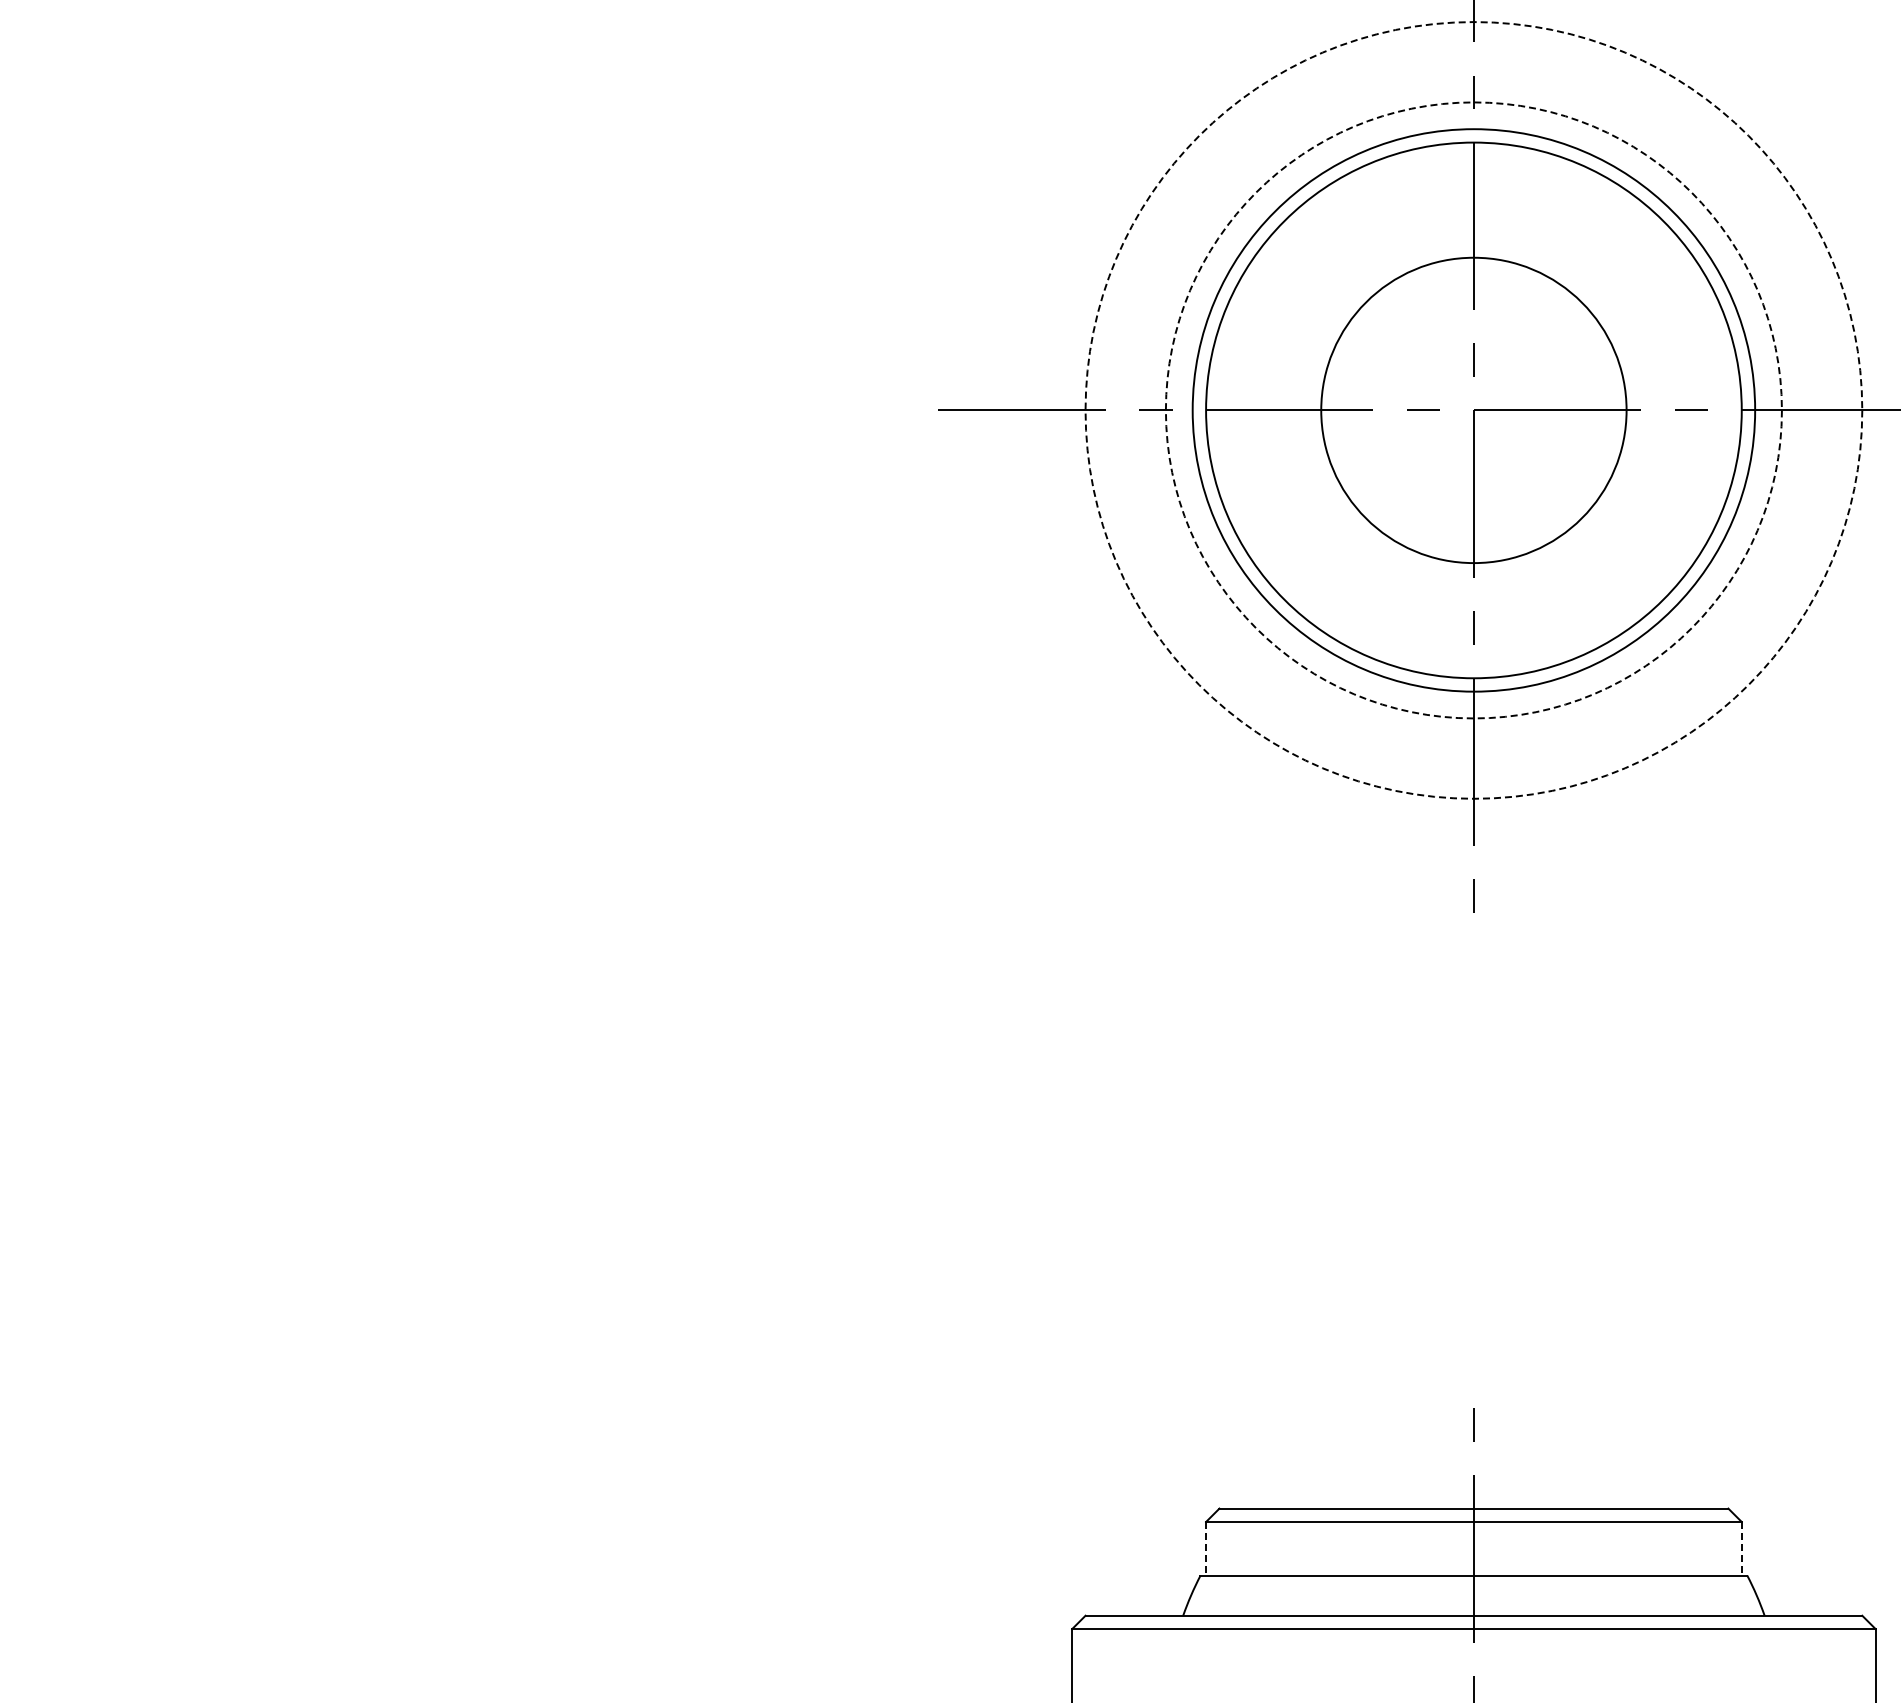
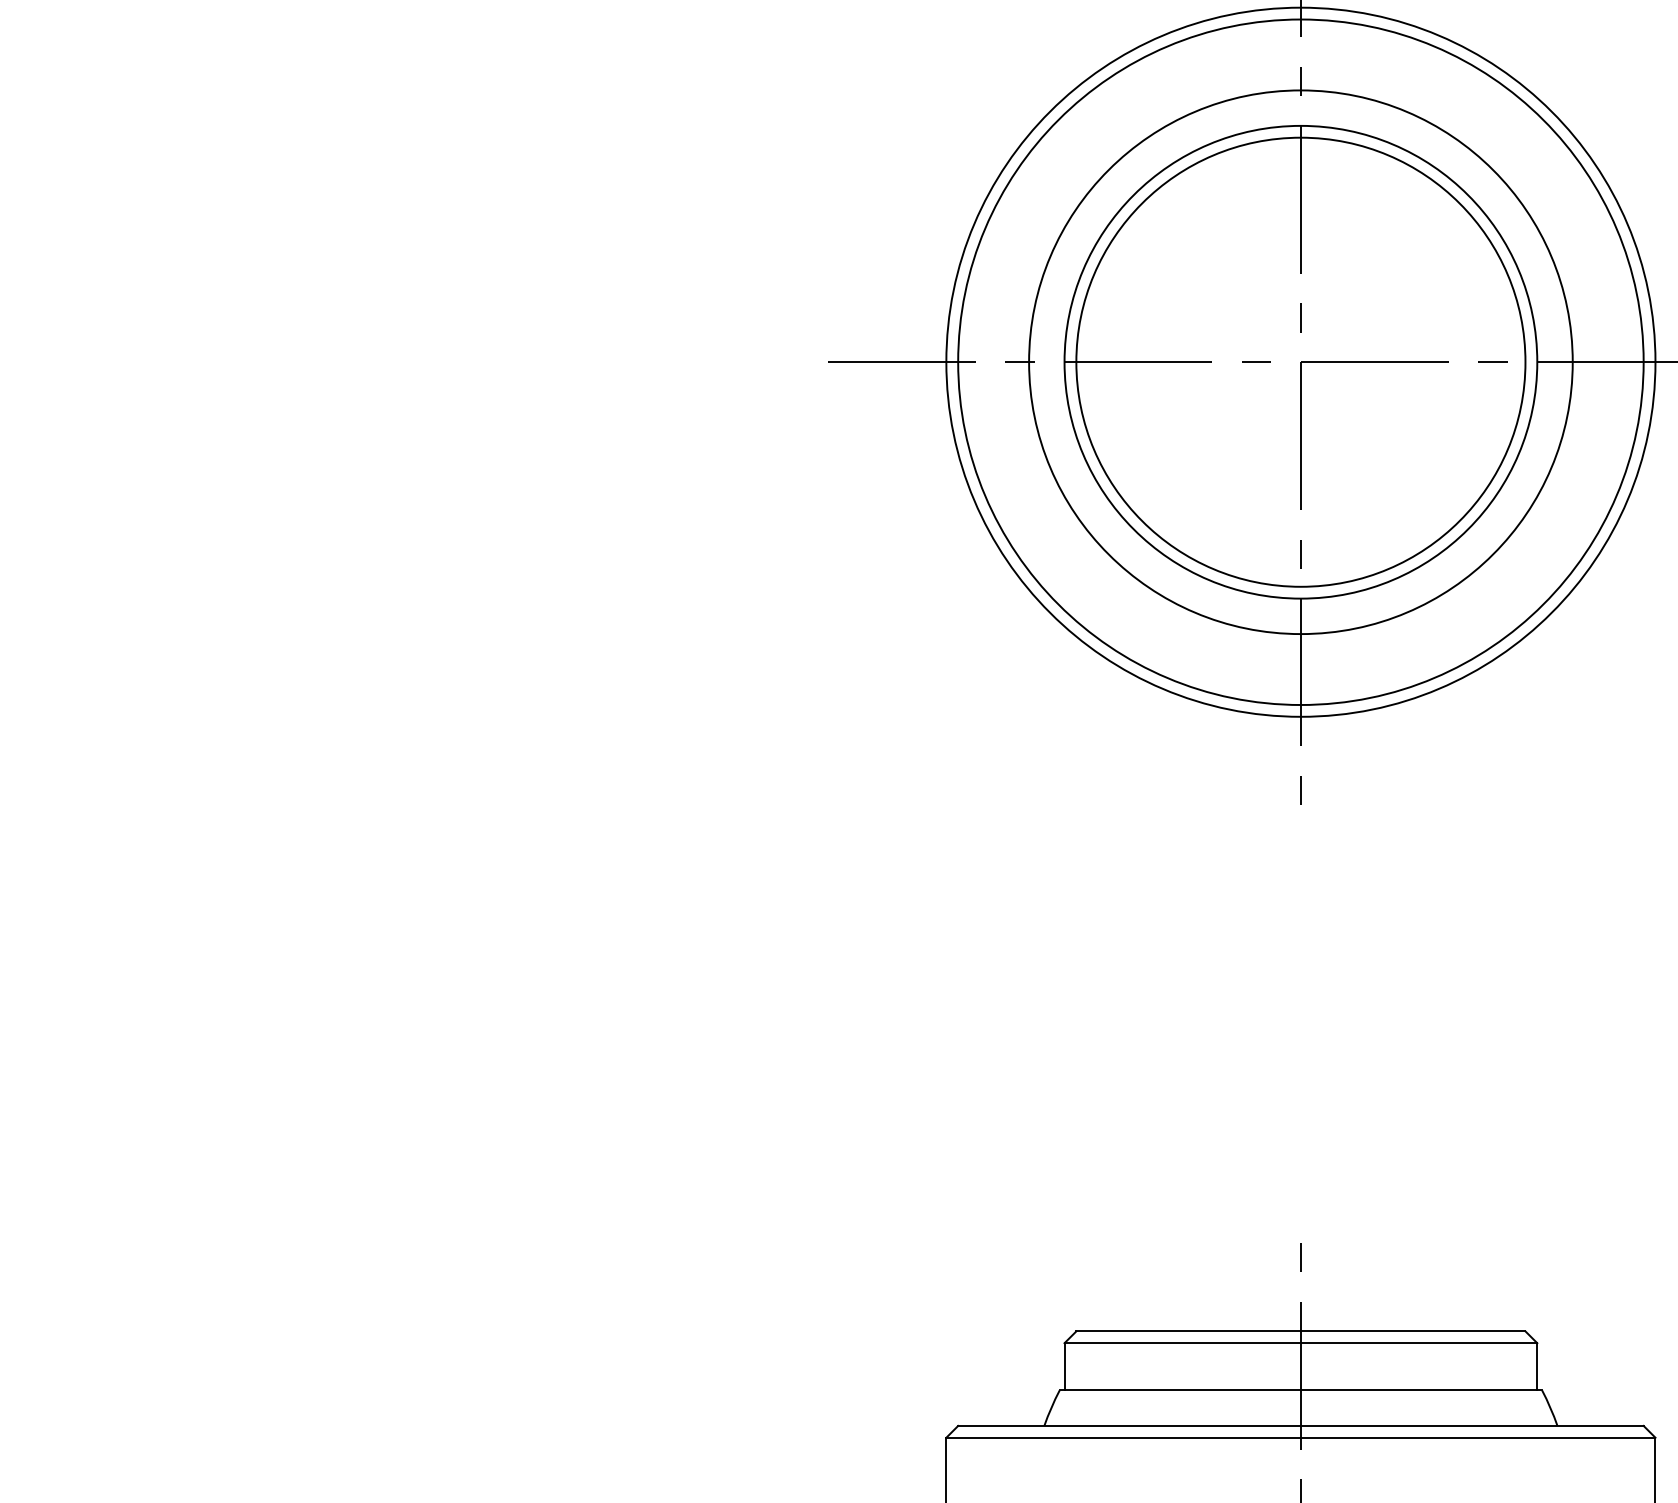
circle: (1473, 409) -> (1300, 361), size x1.67
circle: (1473, 410) -> (1300, 362), dashed -> solid
circle: (1473, 410) -> (1300, 362), dashed -> solid
circle: (1473, 410) -> (1300, 362), size x1.43
line: (1206, 1548) -> (1064, 1366), dashed -> solid
line: (1741, 1548) -> (1537, 1366), dashed -> solid

